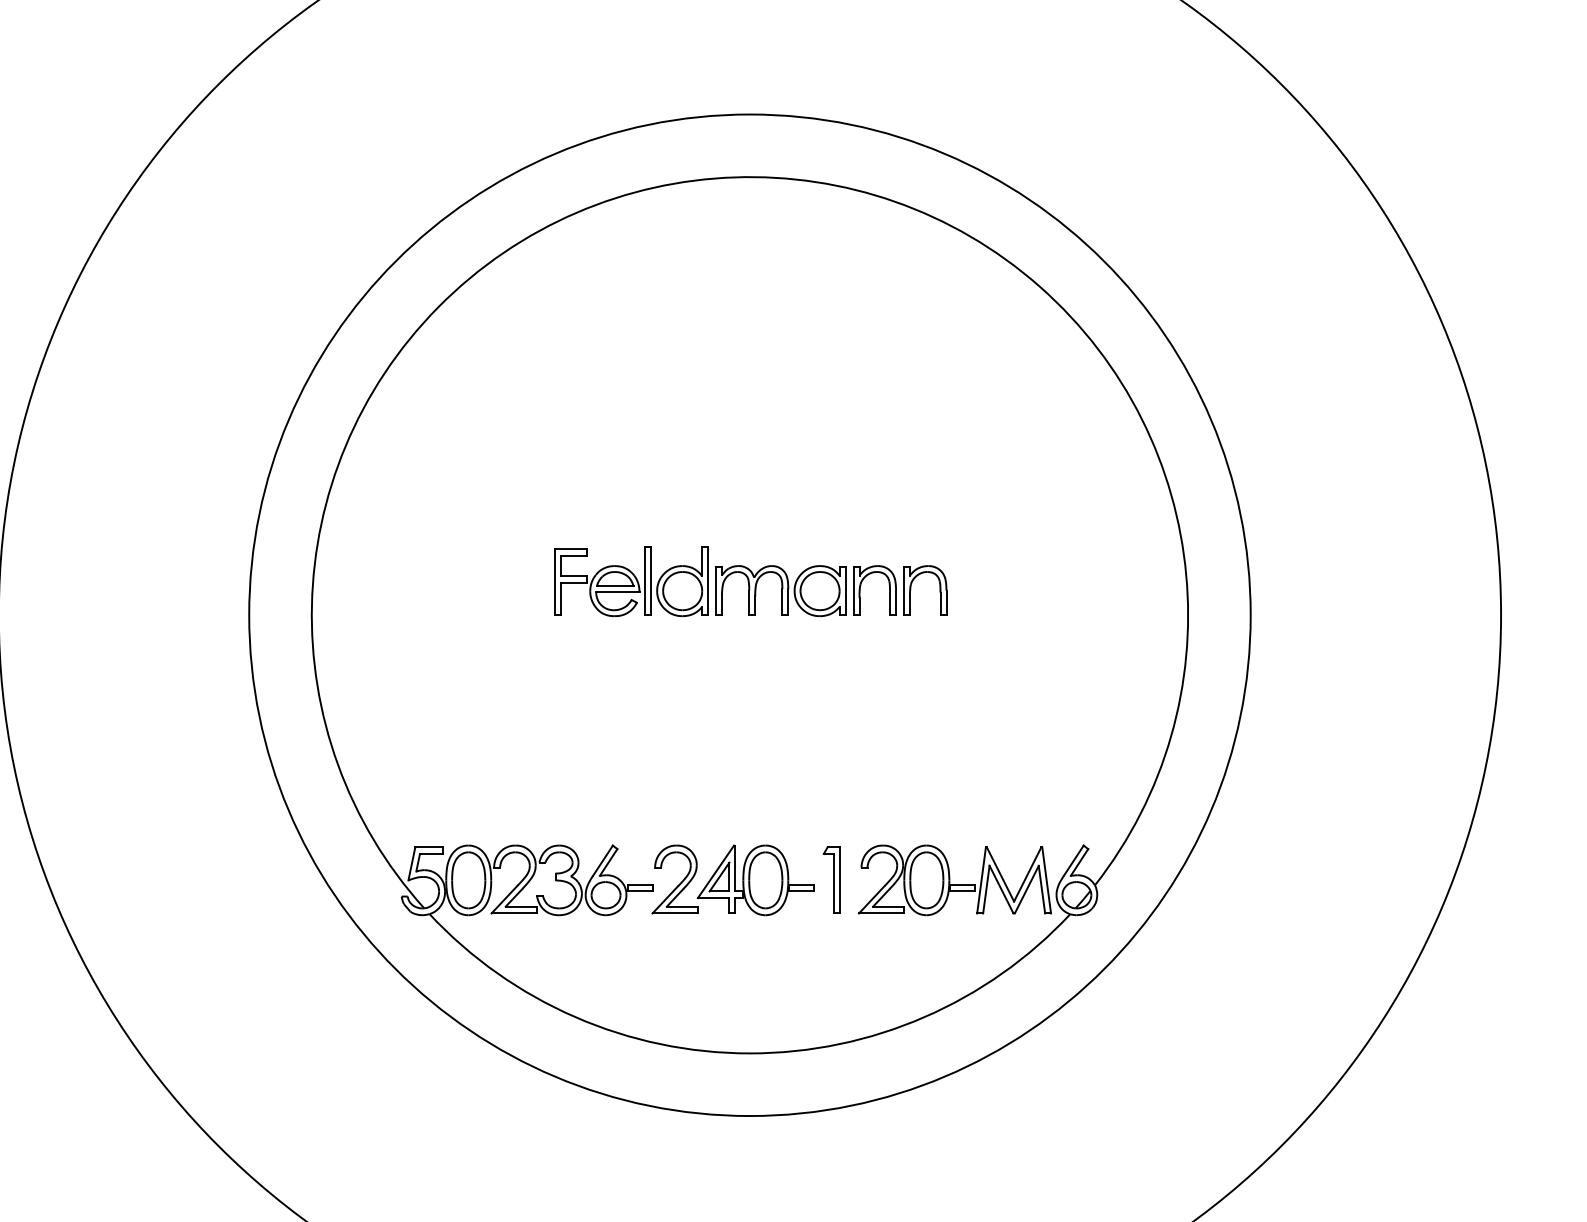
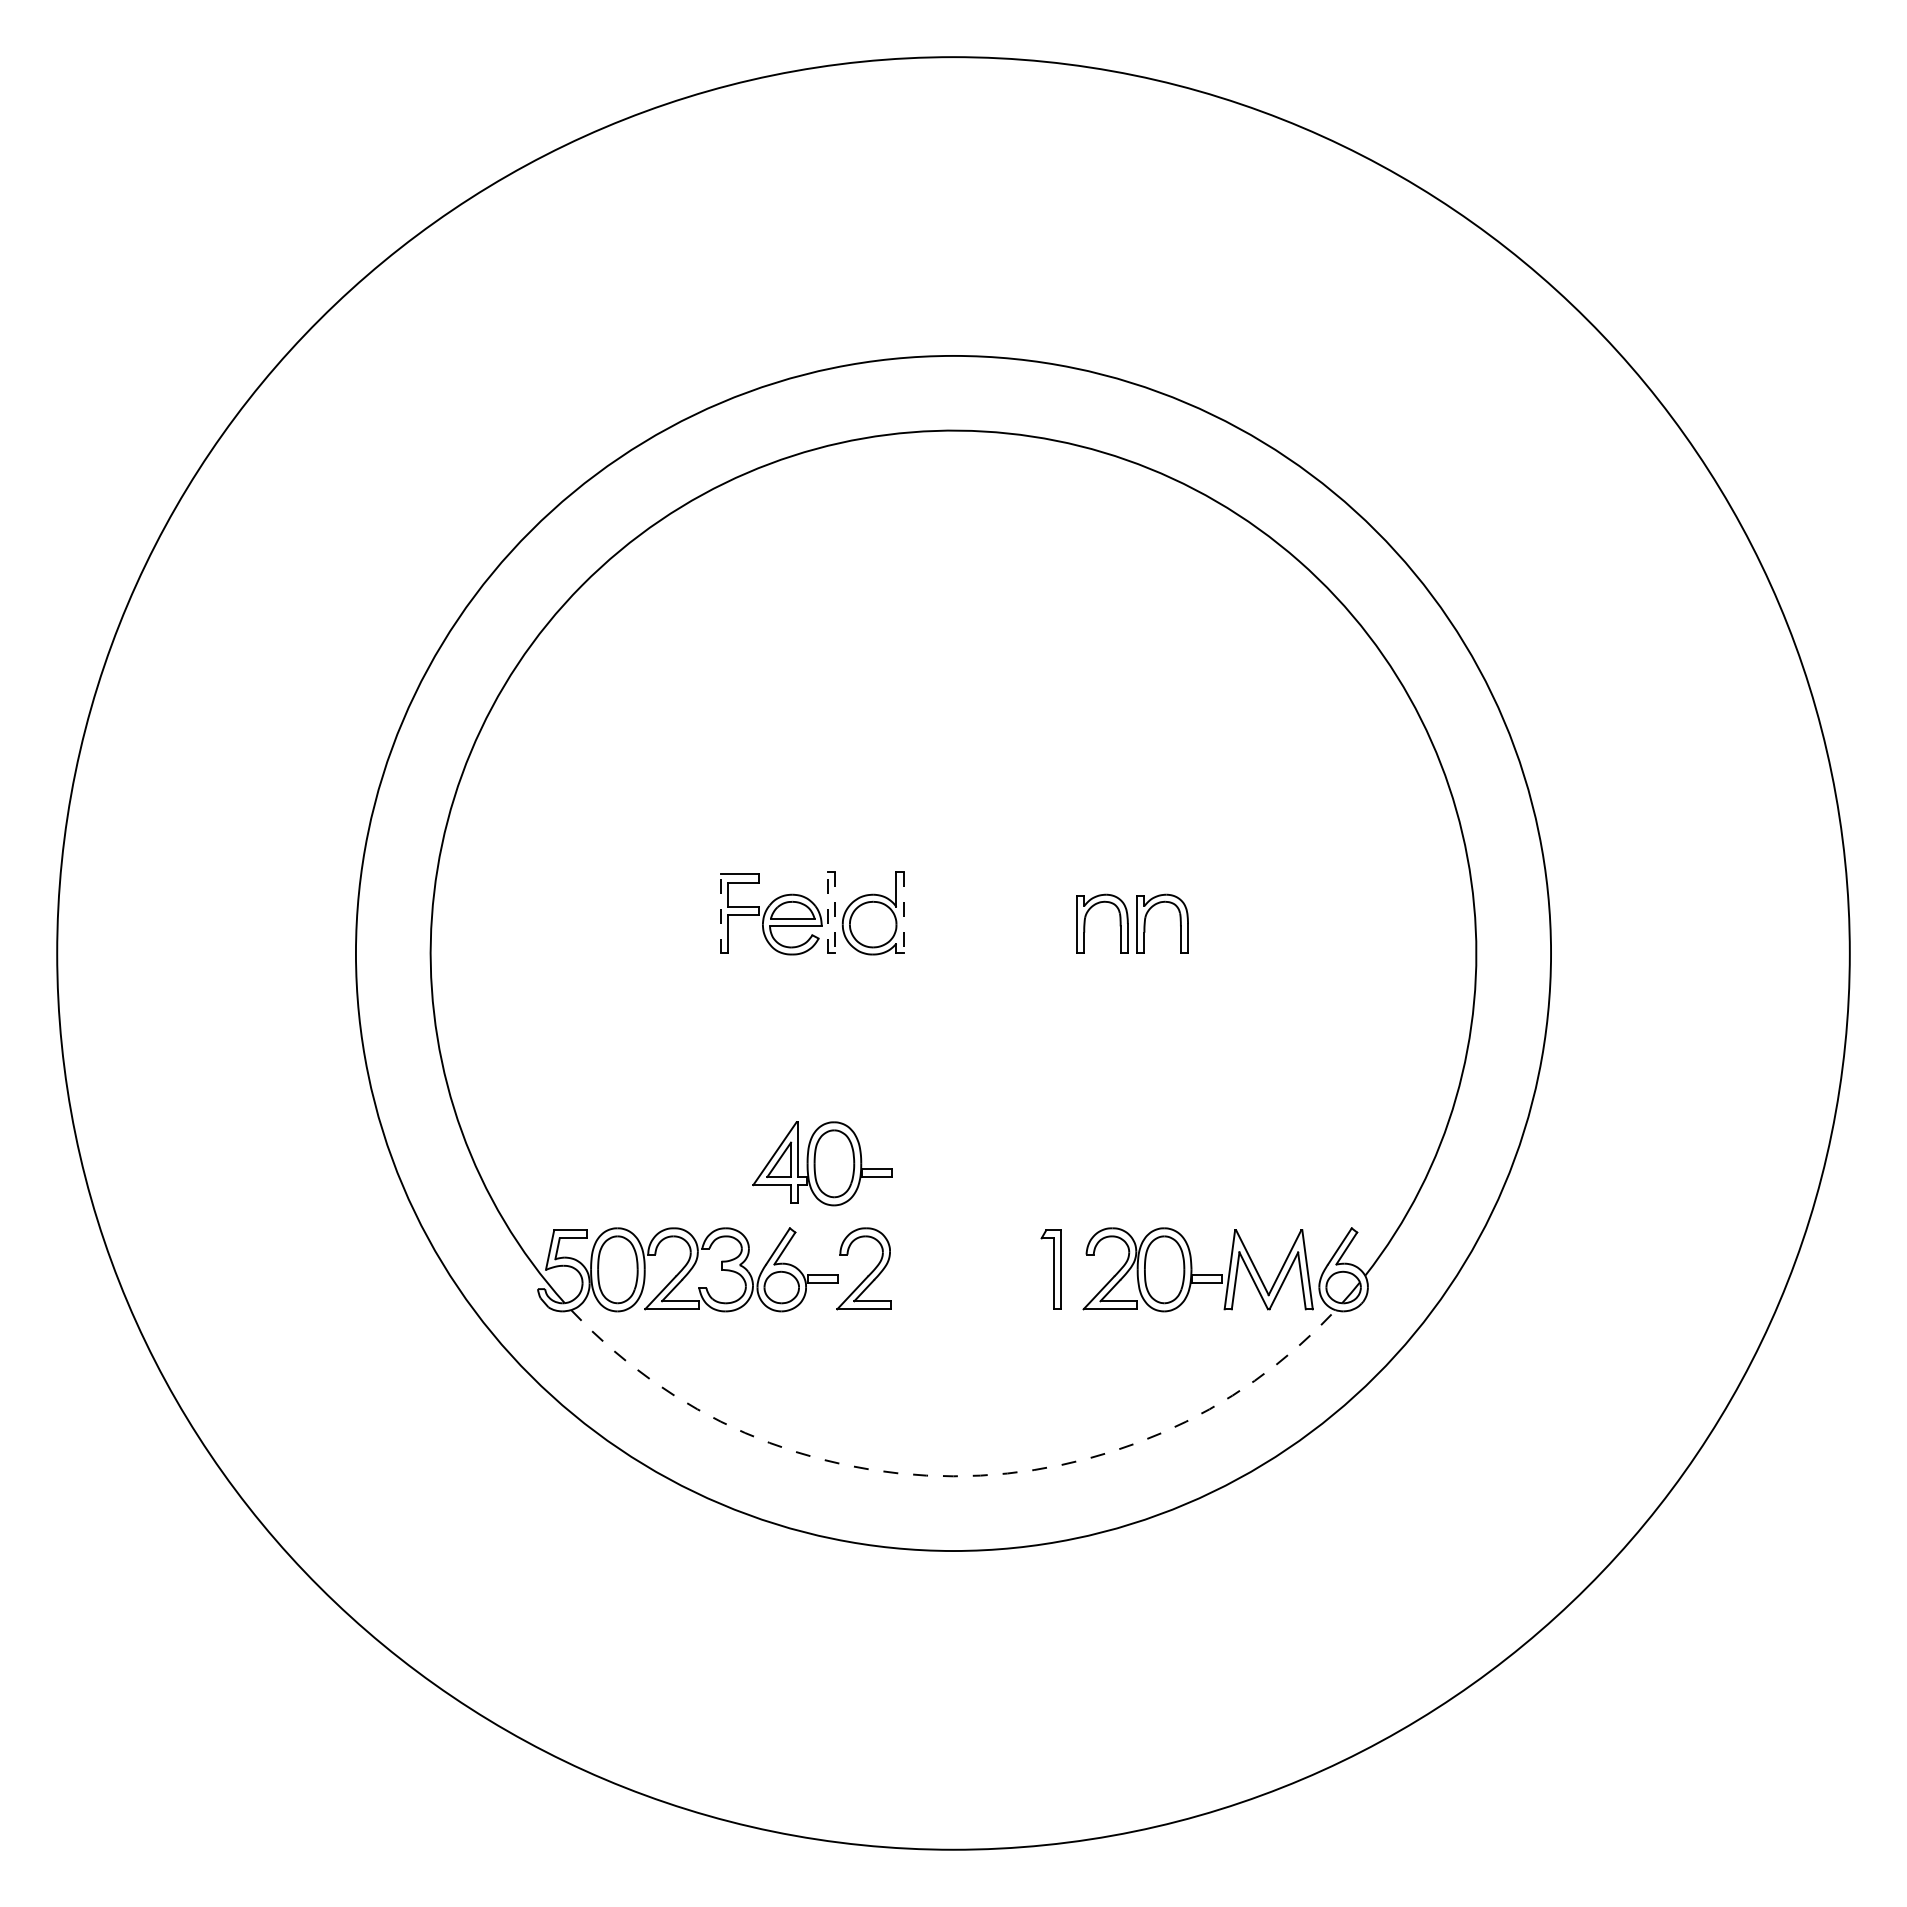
line: (645, 580) -> (828, 912), solid -> dashed
line: (554, 581) -> (720, 913), solid -> dashed
line: (651, 581) -> (835, 913), solid -> dashed
line: (708, 581) -> (903, 913), solid -> dashed
part: (780, 590) -> (990, 924), removed
part: (755, 880) -> (822, 1163), moved
arc: (749, 1053) -> (953, 1476), solid -> dashed

